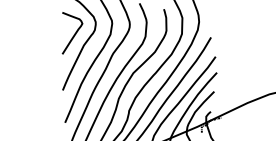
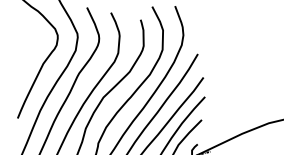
curve: (74, 33) -> (31, 49), removed

